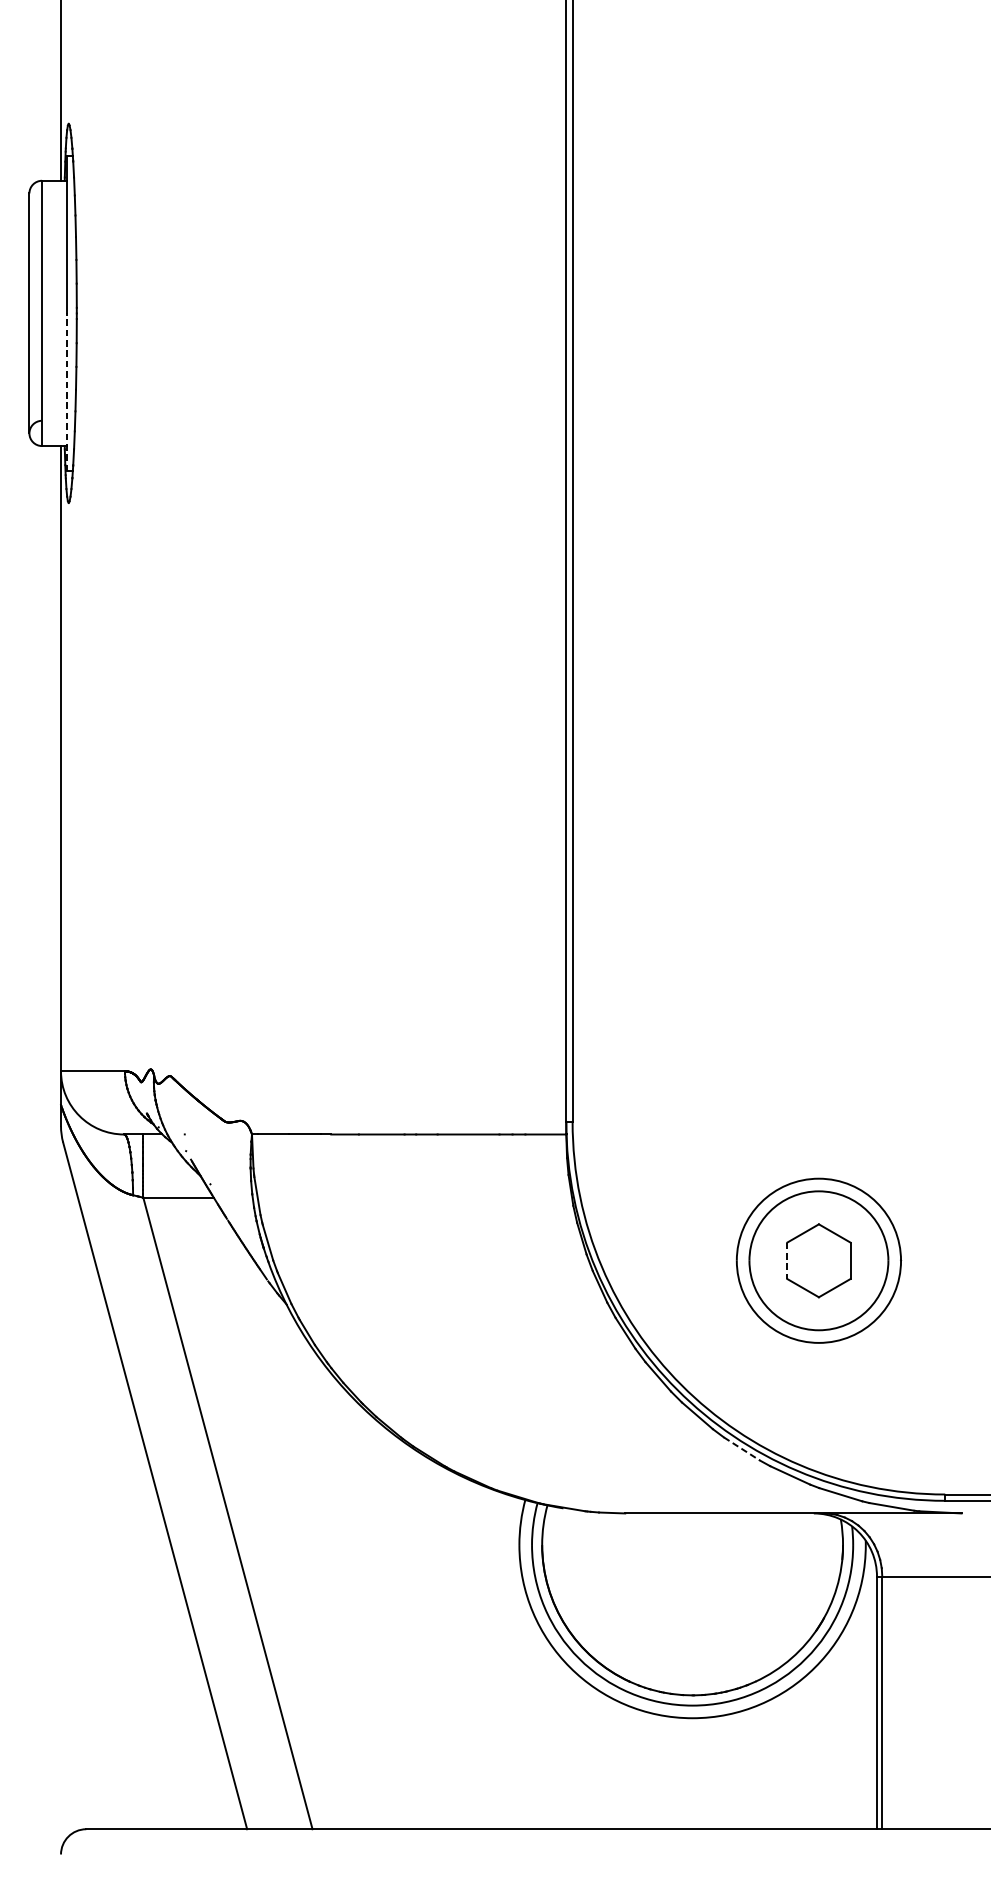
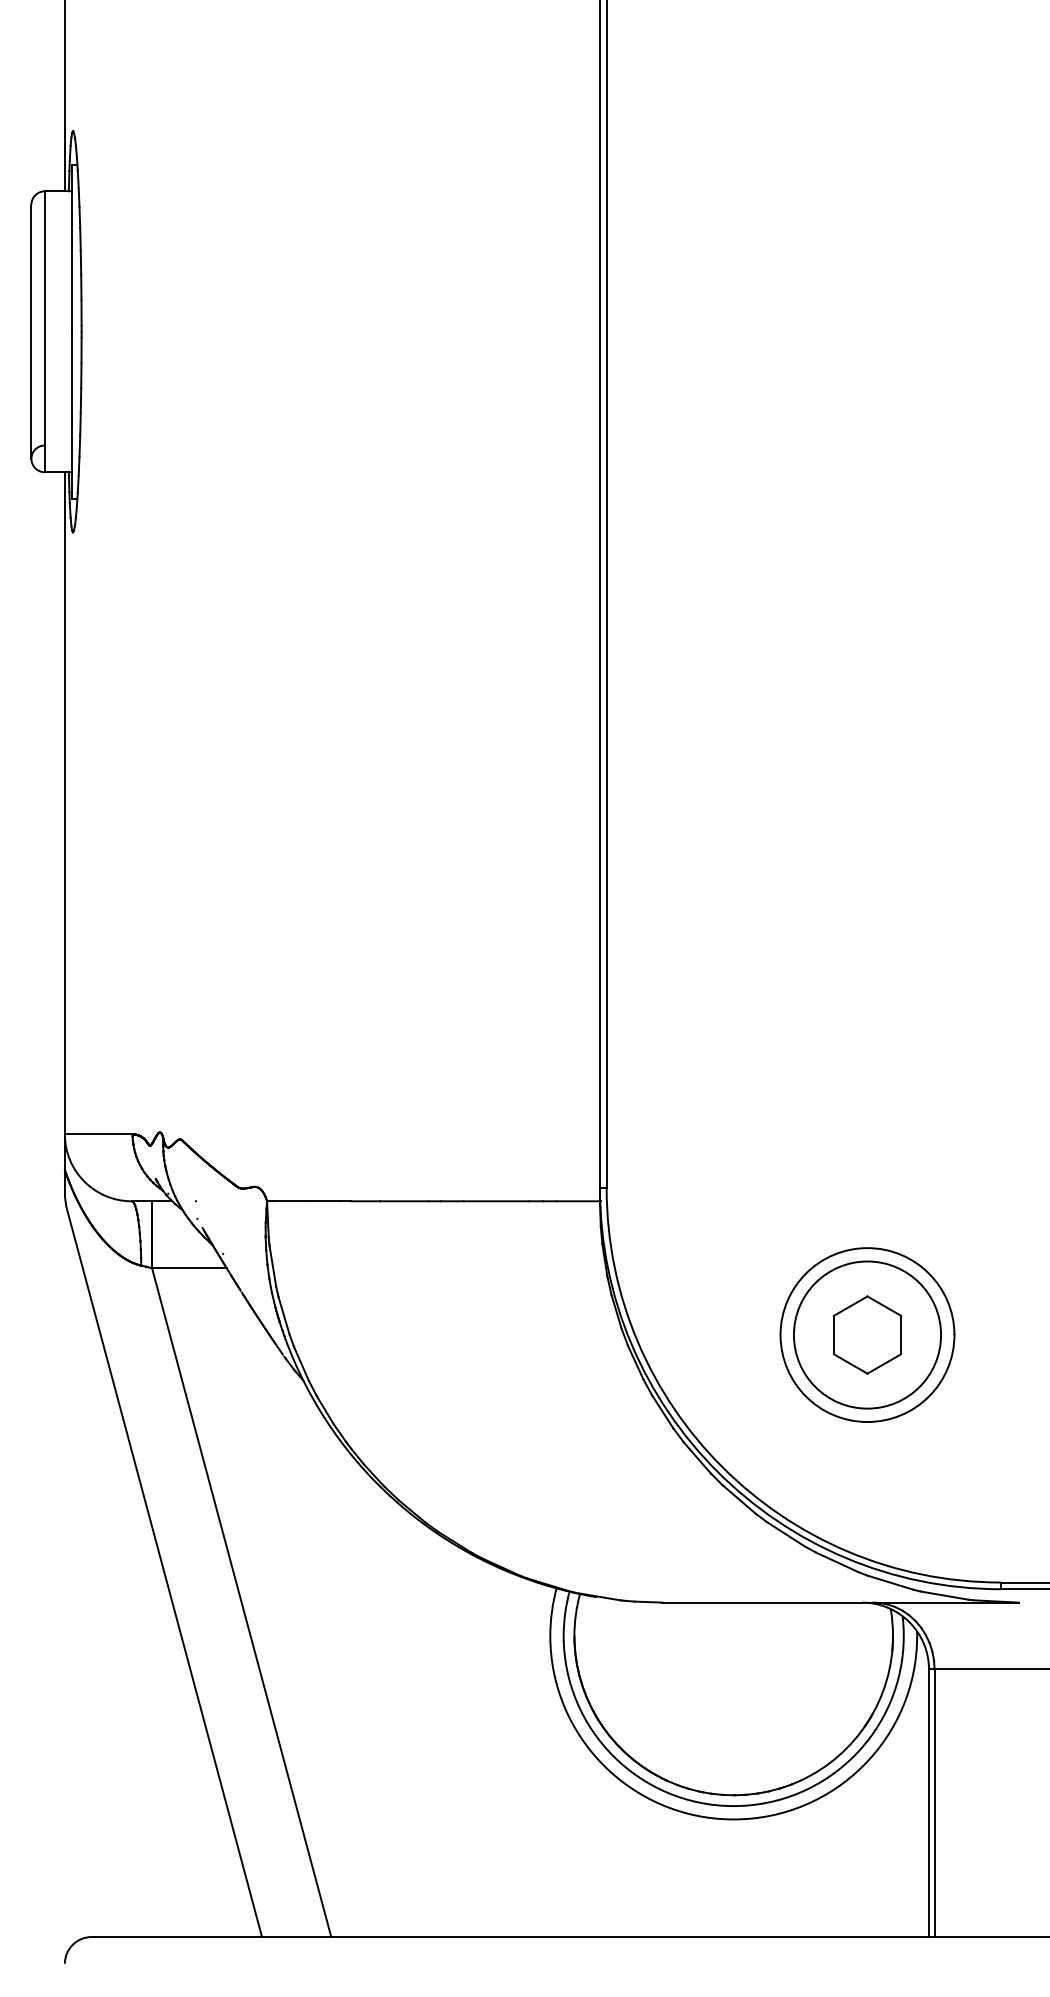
line: (67, 392) -> (71, 415), dashed -> solid
line: (787, 1261) -> (834, 1335), dashed -> solid
line: (741, 1449) -> (785, 1534), dashed -> solid

